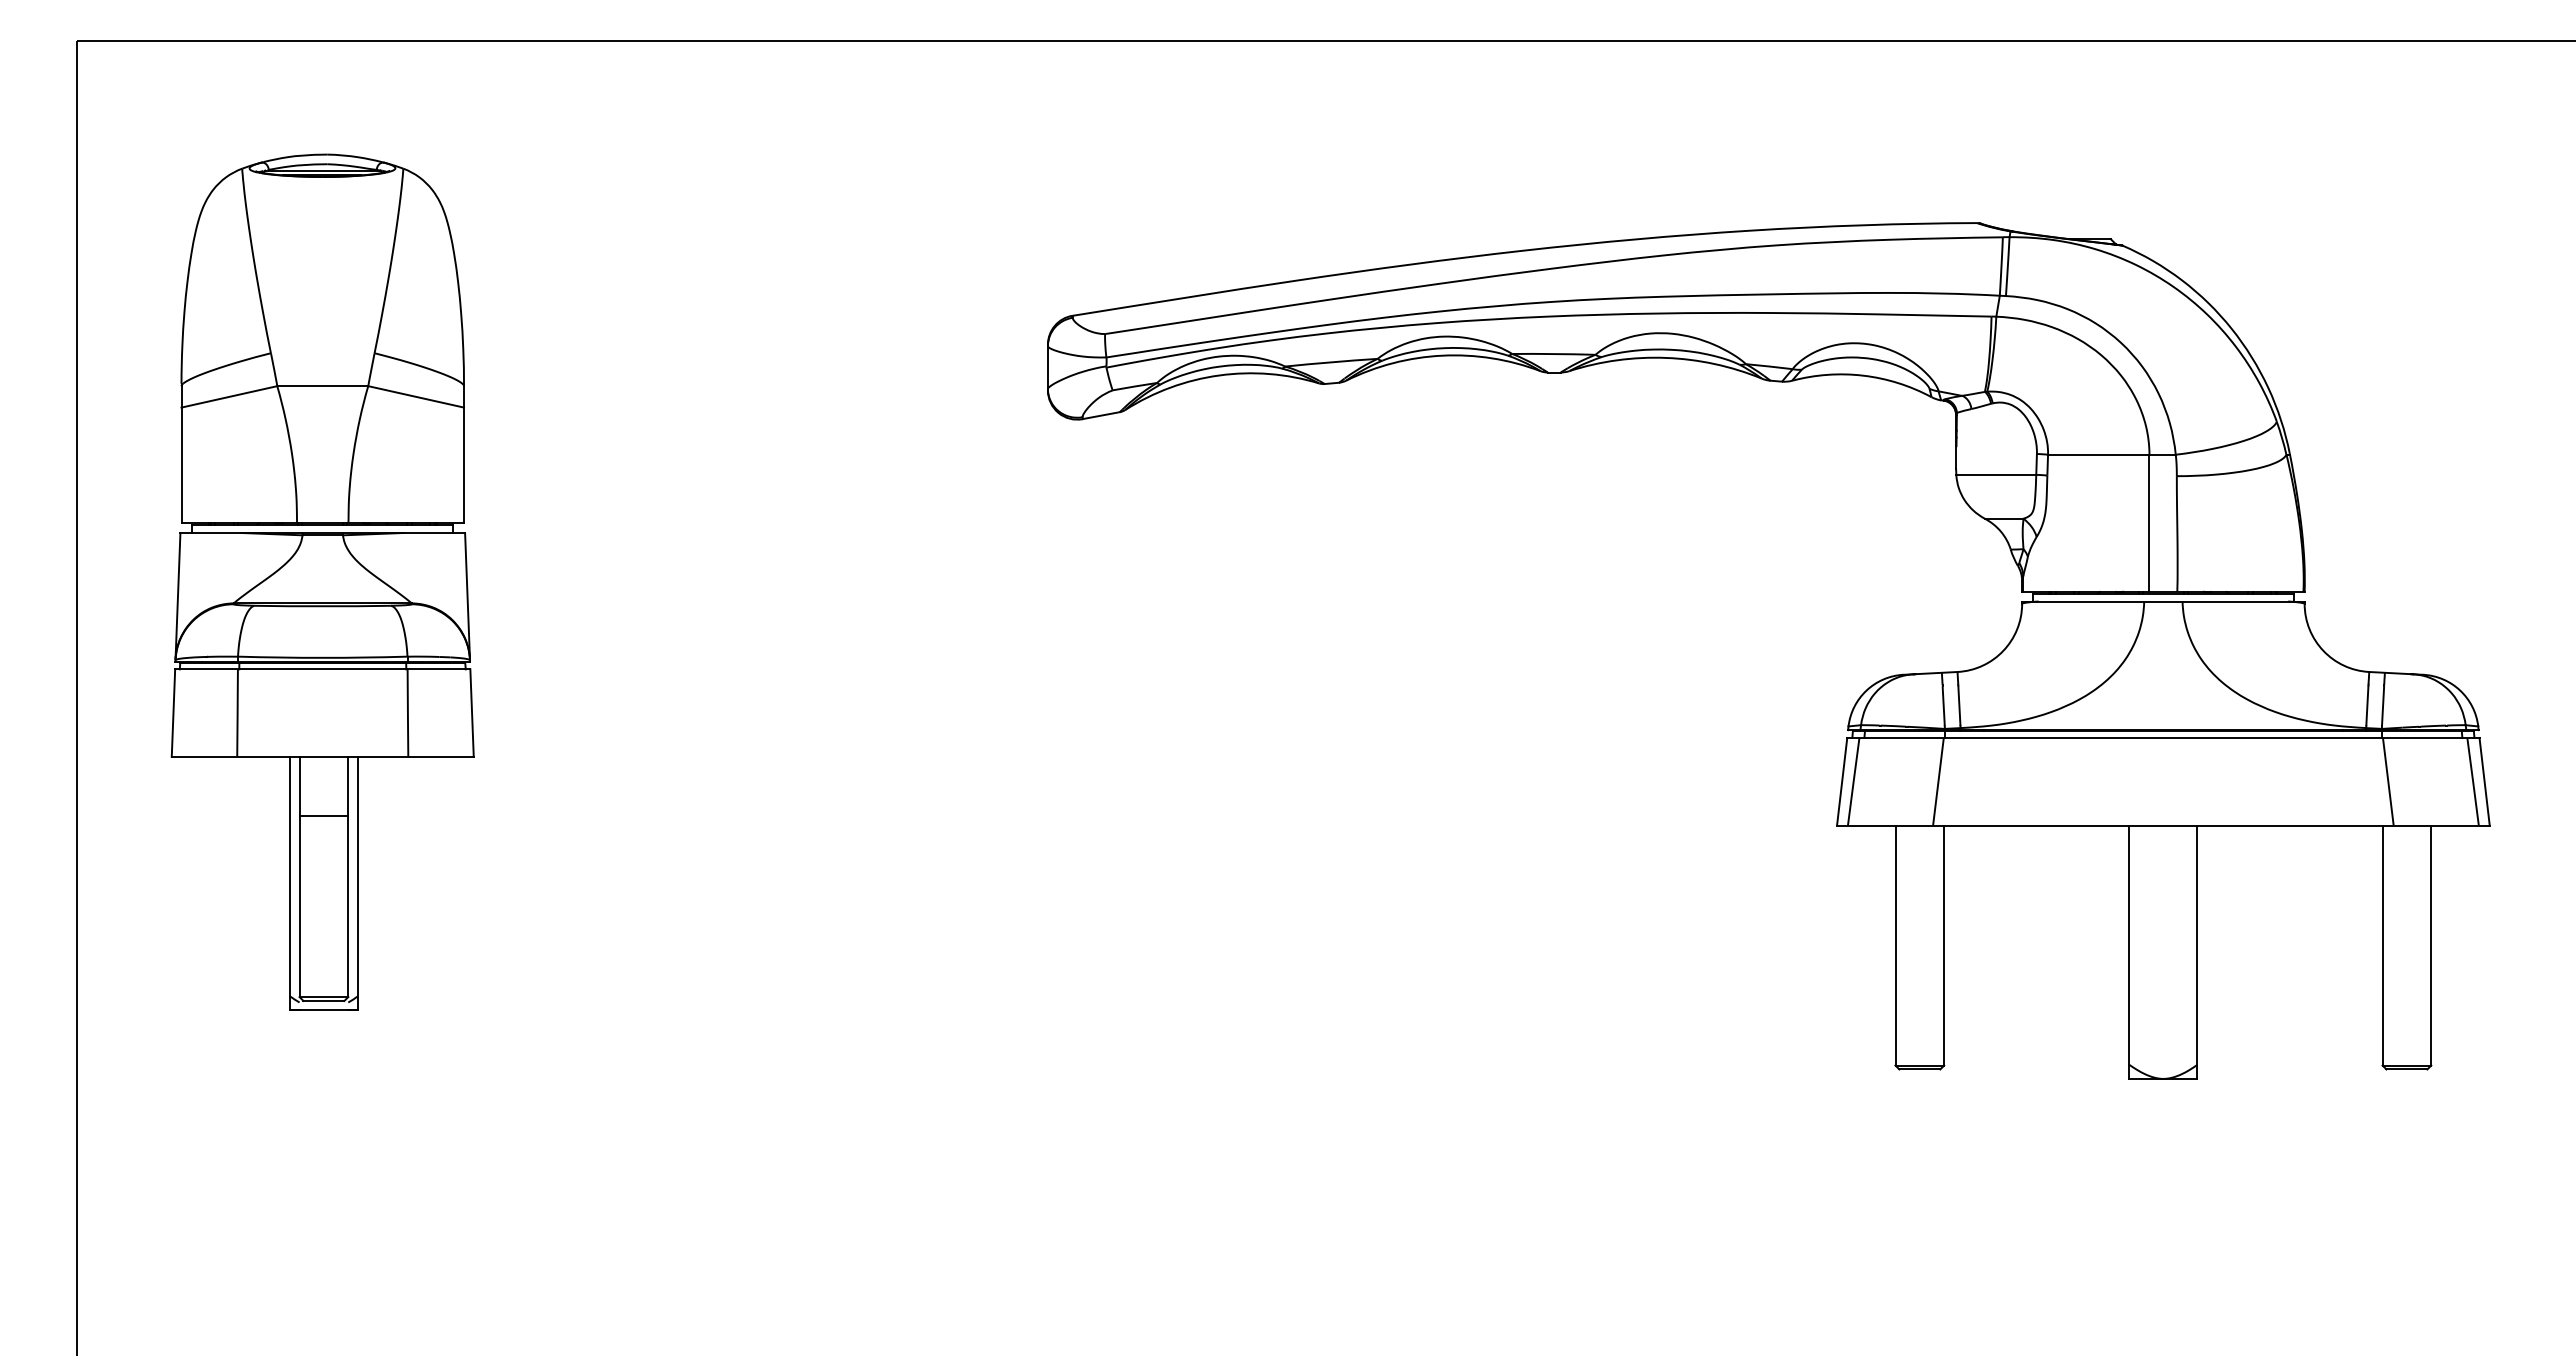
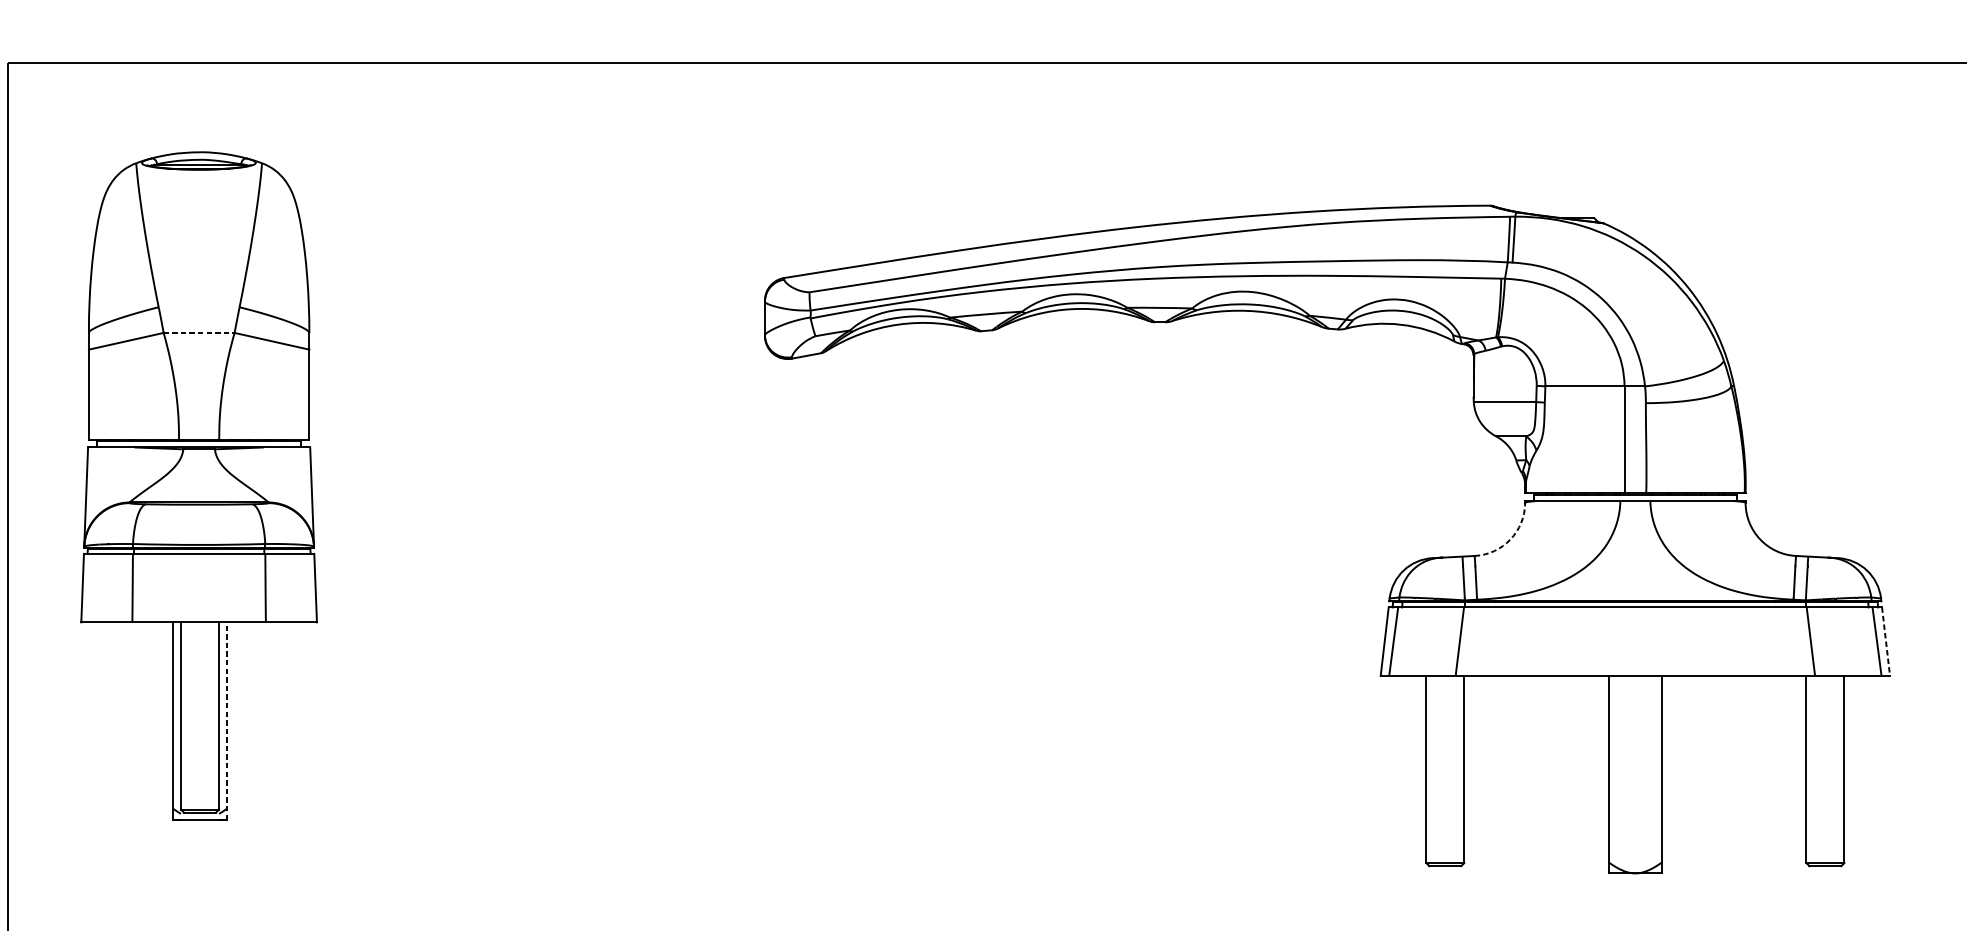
line: (323, 386) -> (199, 333), solid -> dashed
arc: (2003, 650) -> (1510, 539), solid -> dashed
line: (2484, 782) -> (1885, 642), solid -> dashed
line: (323, 815) -> (199, 667), removed
line: (358, 883) -> (227, 721), solid -> dashed

